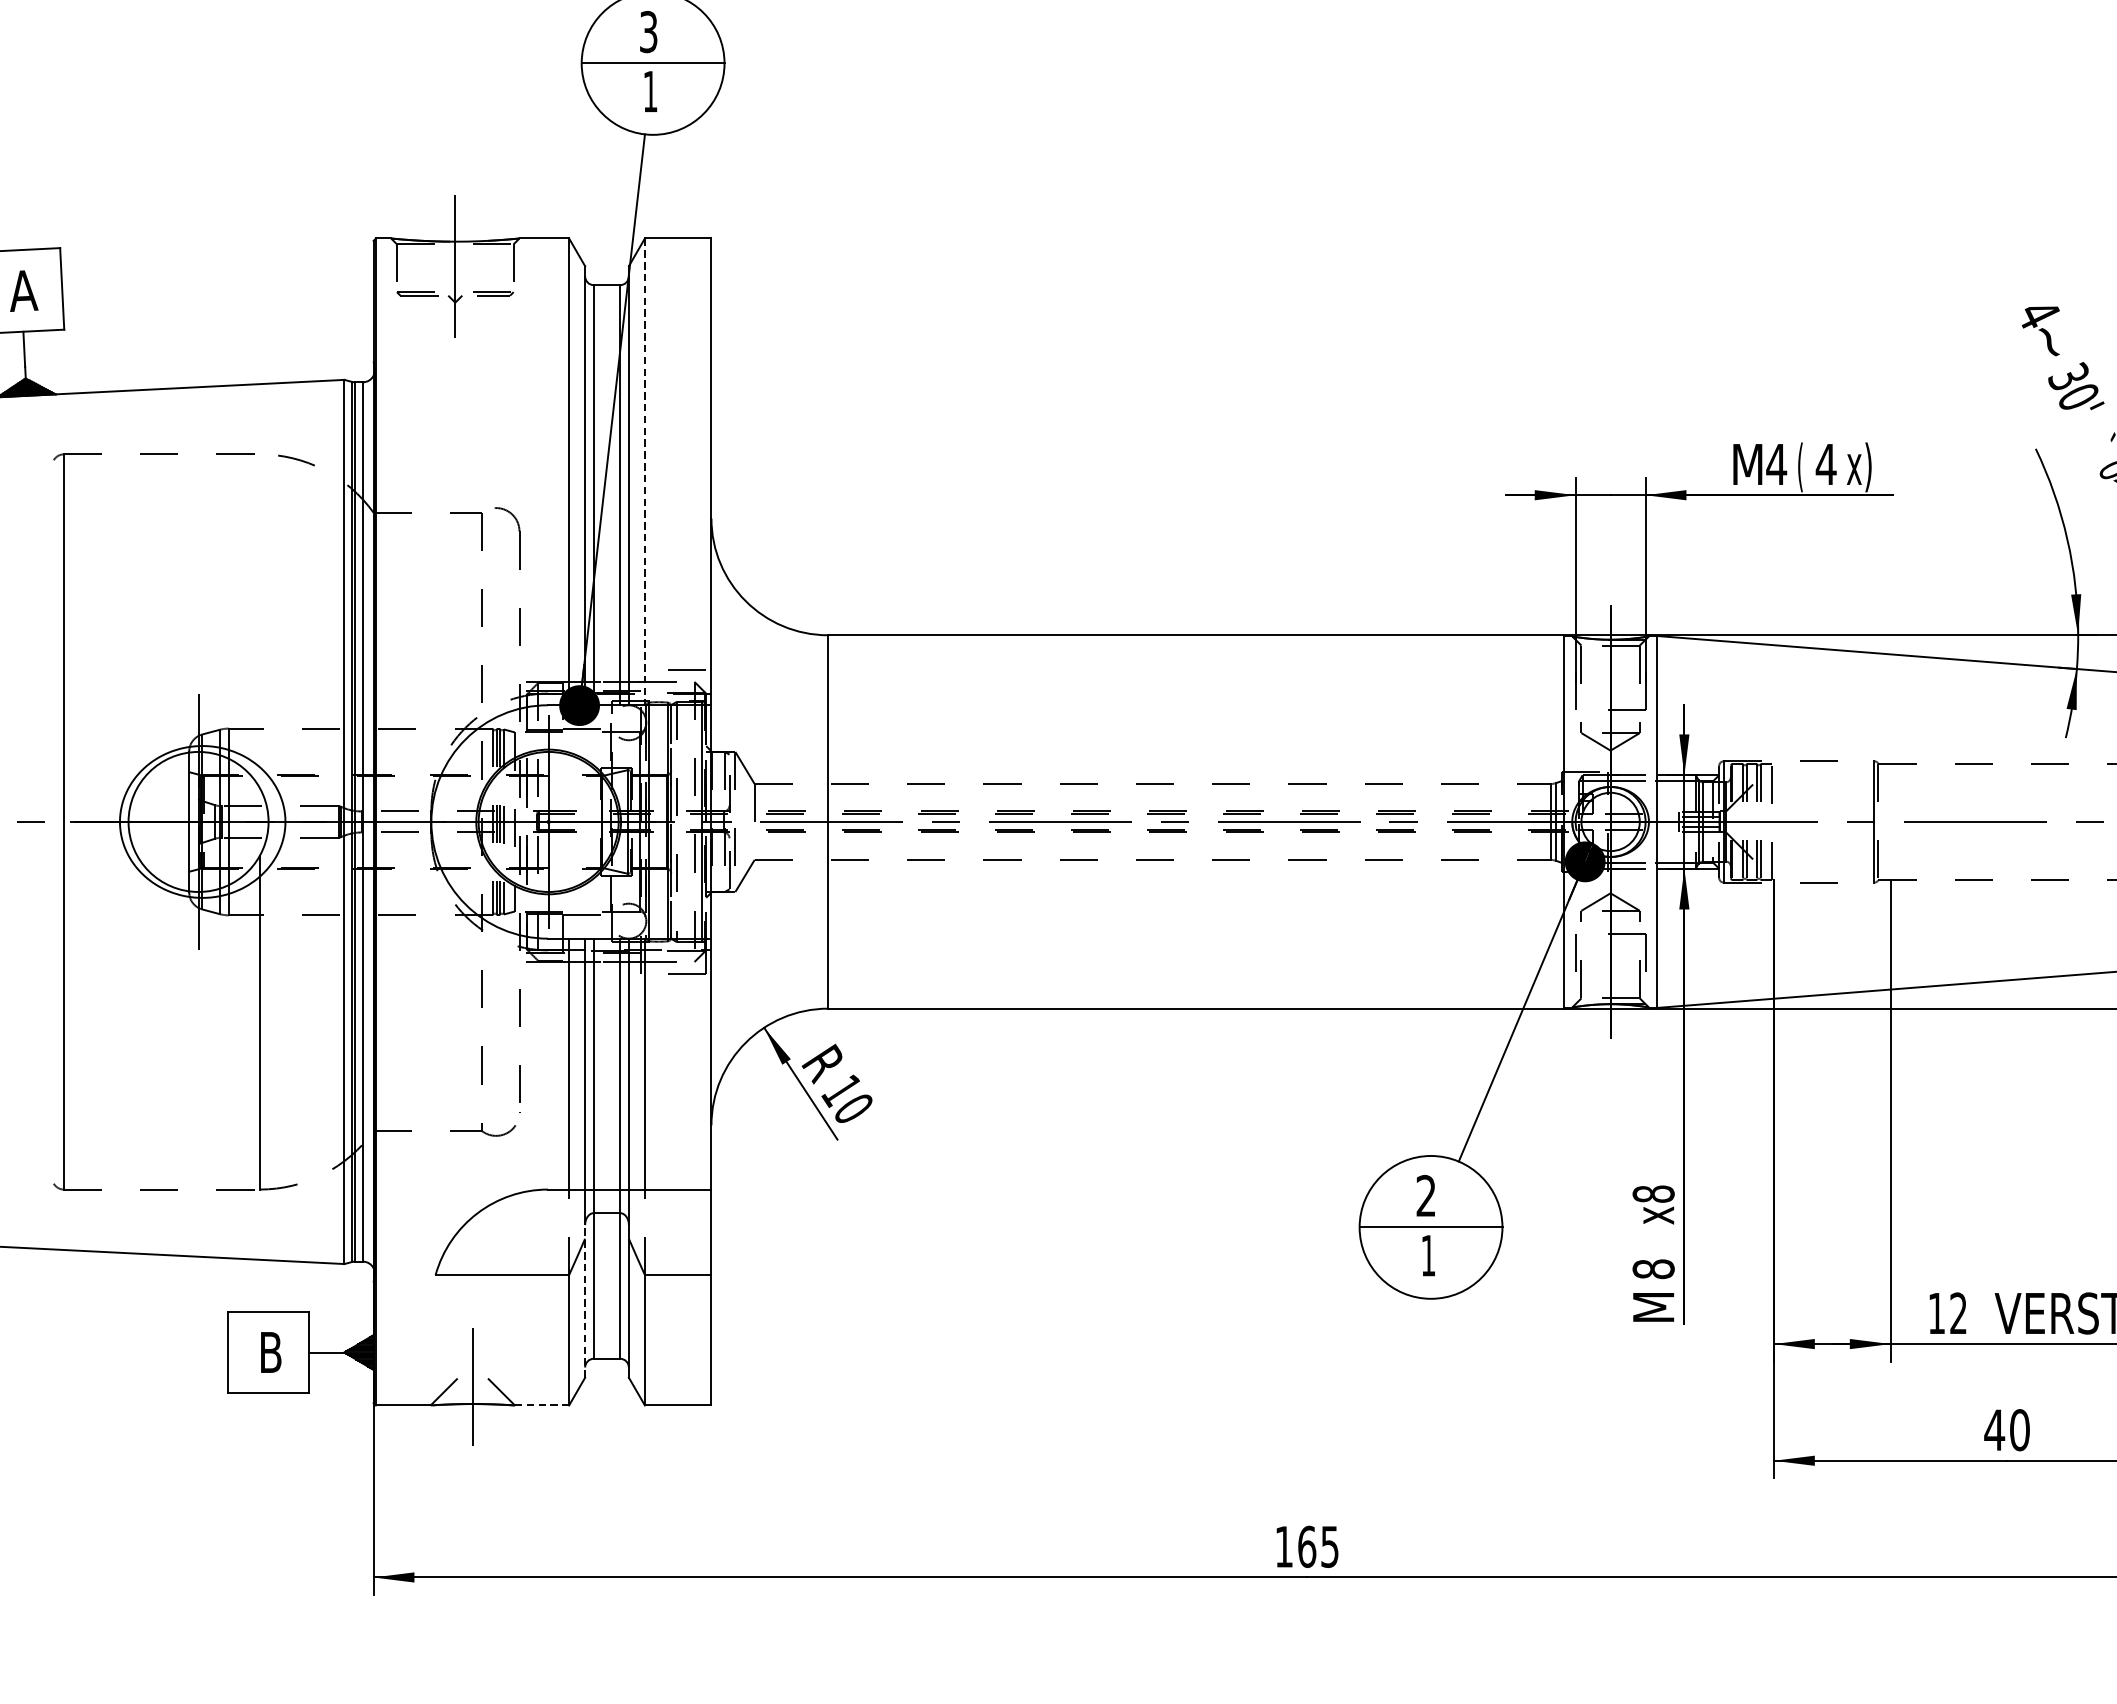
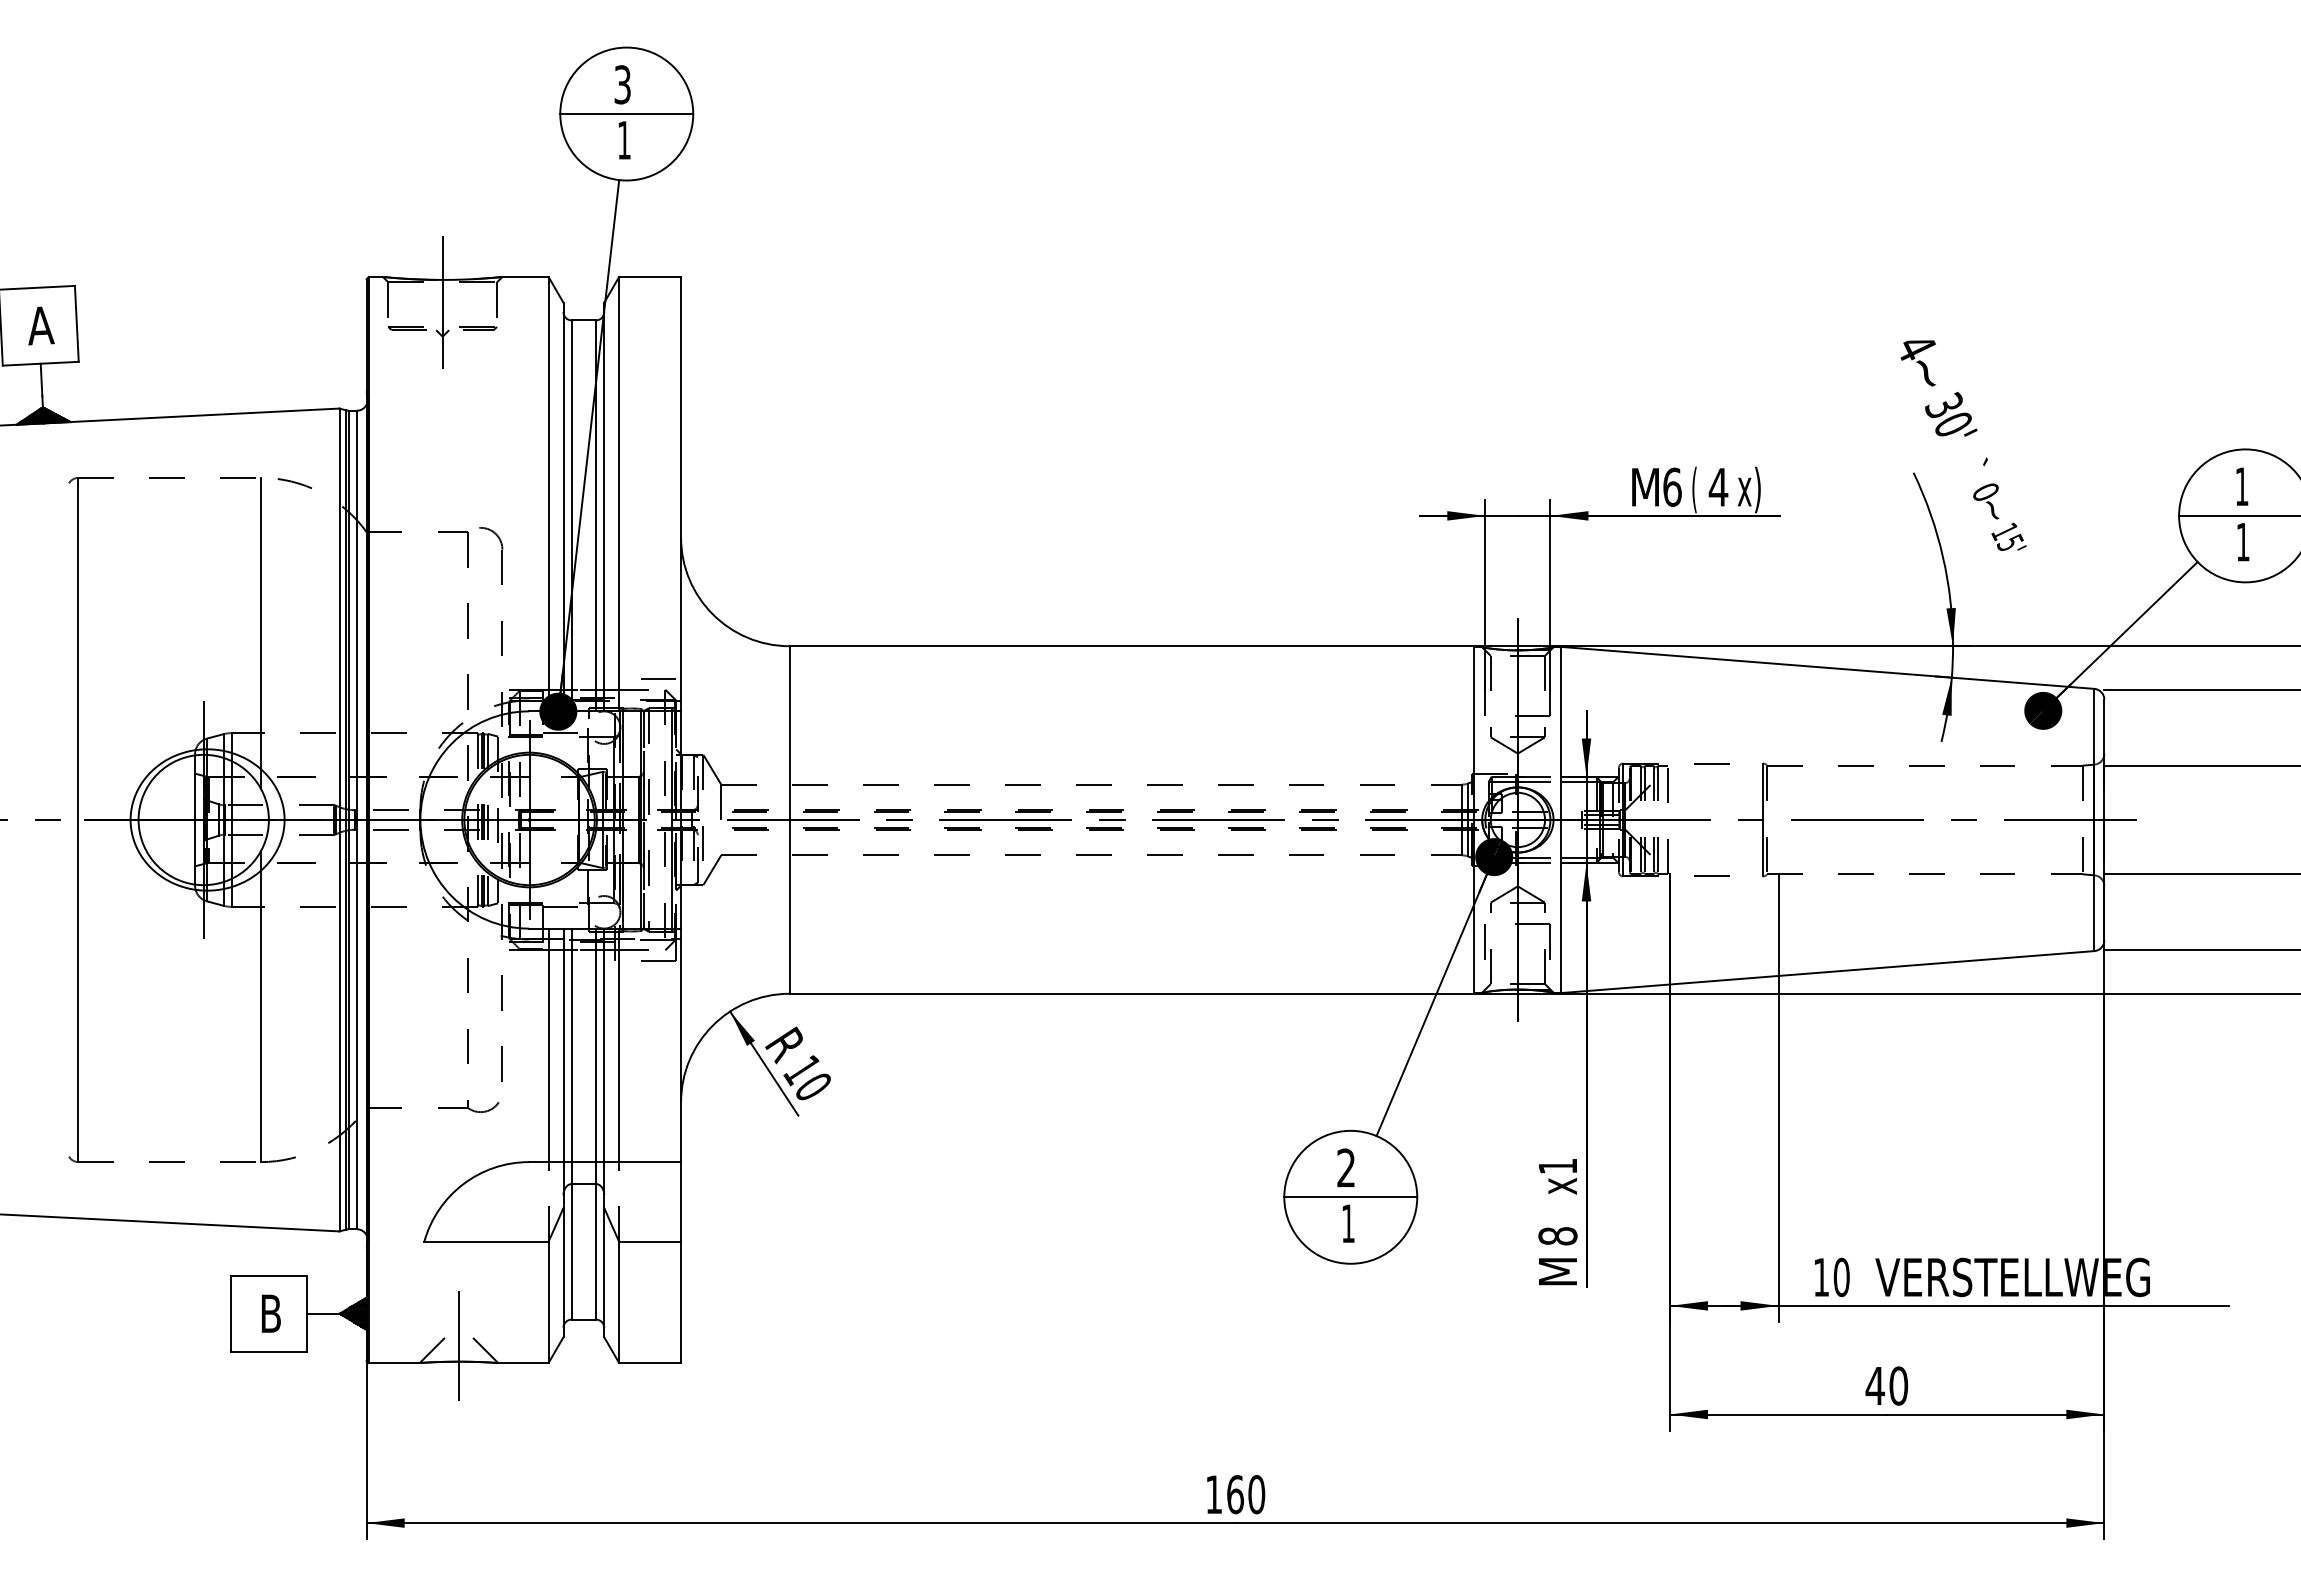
text: (1776, 463) -> (1672, 486), 4 -> 6
line: (645, 472) -> (619, 494), dashed -> solid
line: (259, 620) -> (260, 632), added
text: (1653, 1194) -> (1557, 1166), x8 -> x1
line: (585, 1300) -> (563, 1265), dashed -> solid
text: (1958, 1313) -> (1841, 1277), 12 -> 10
line: (542, 1405) -> (523, 1363), dashed -> solid
text: (1329, 1546) -> (1256, 1494), 165 -> 160

